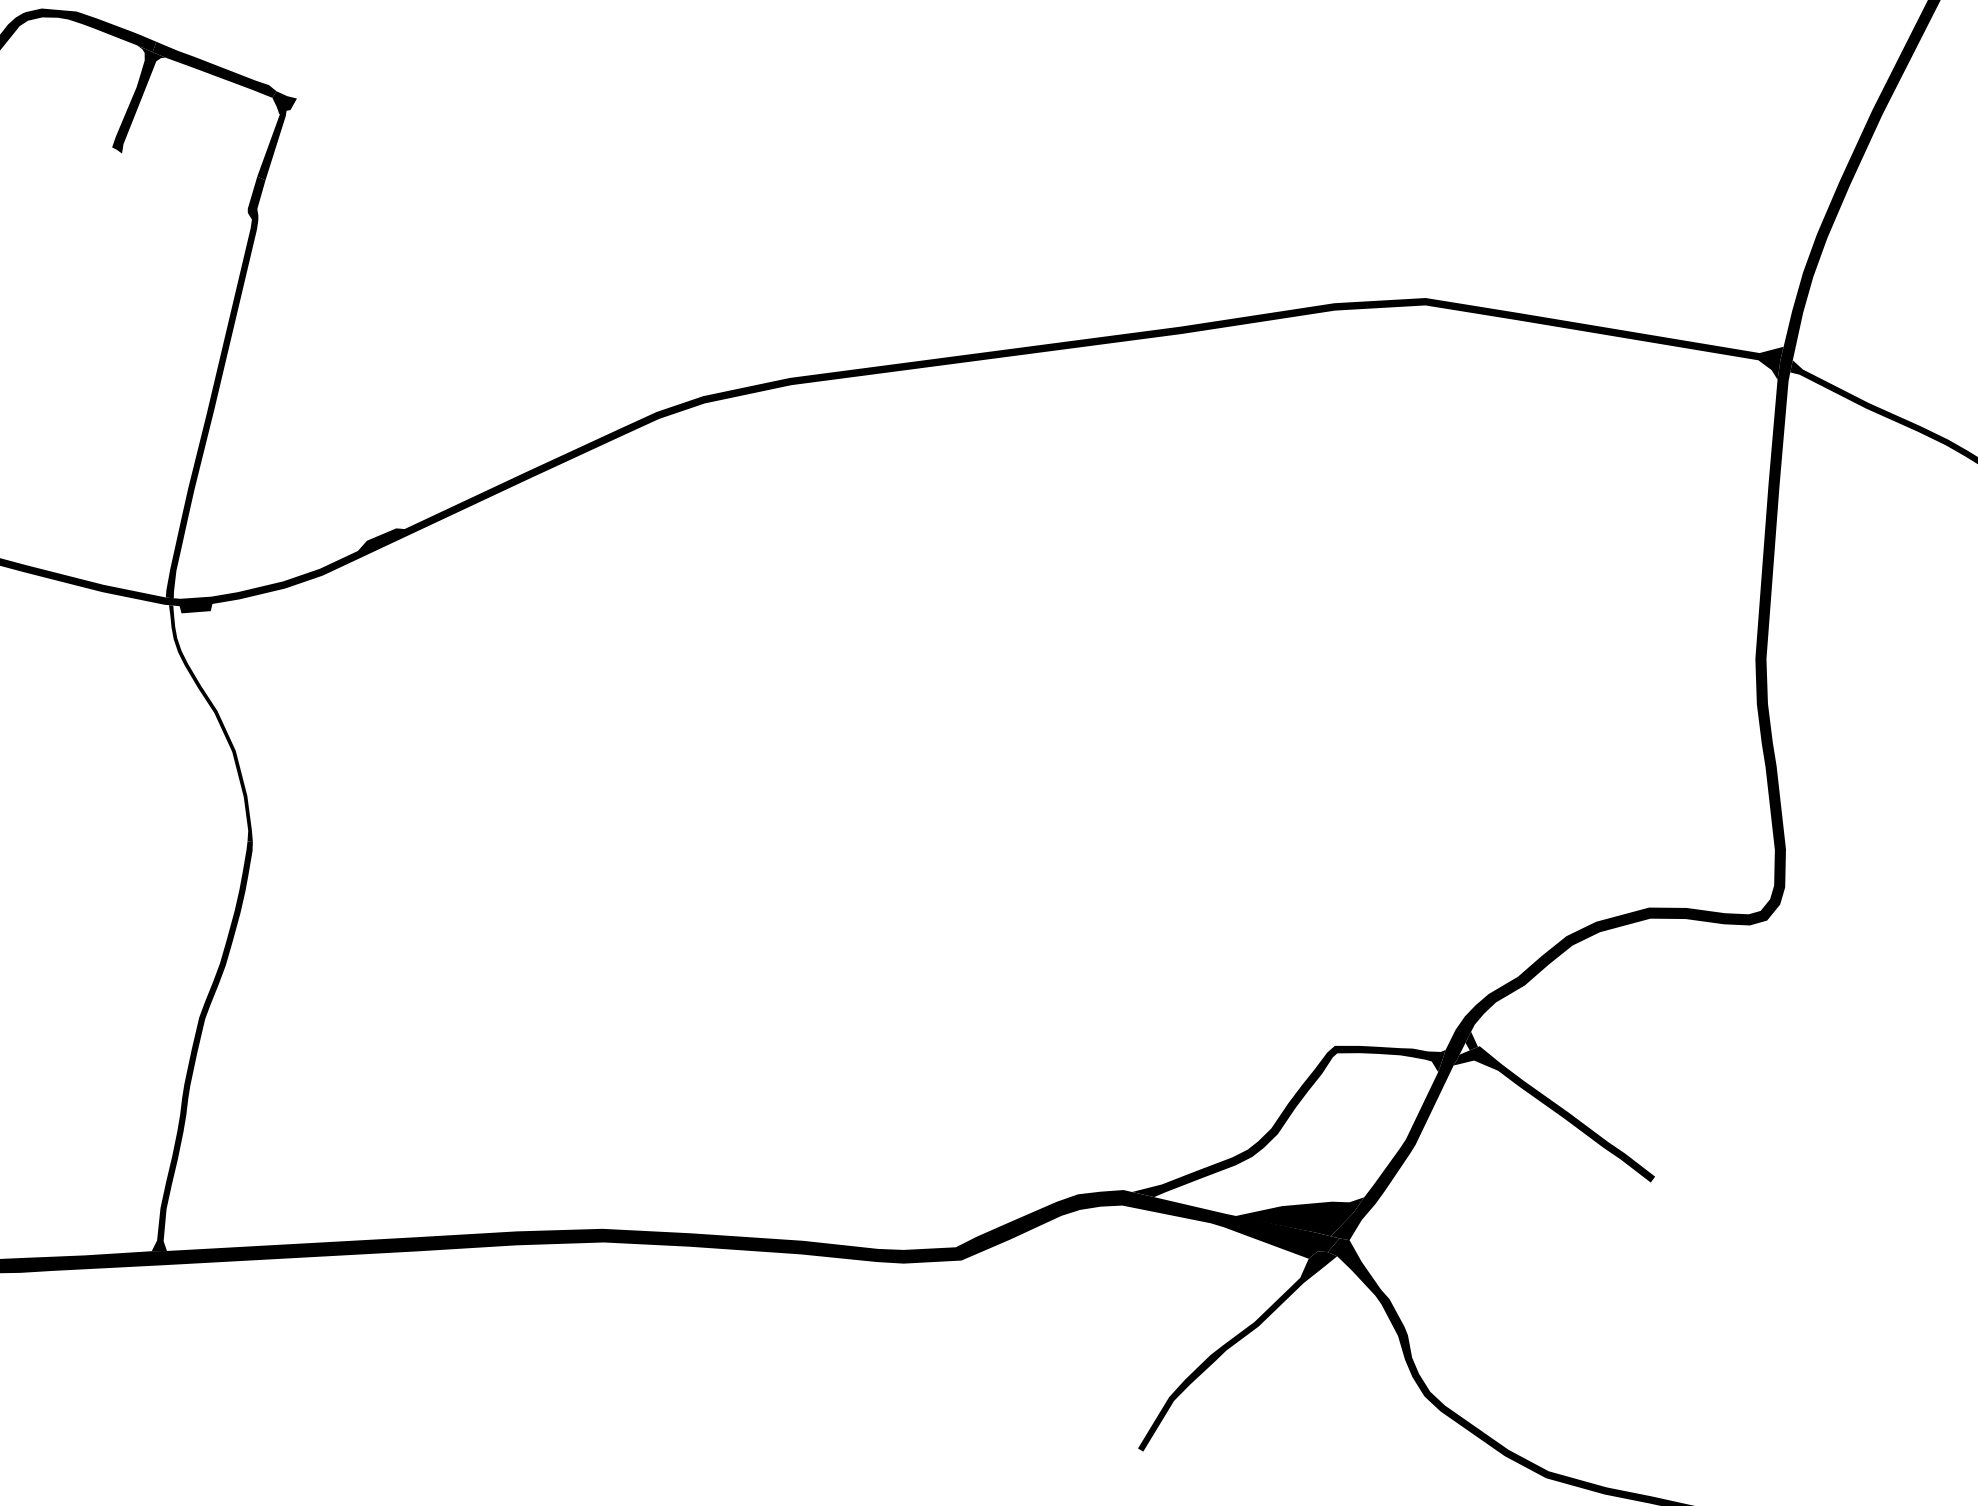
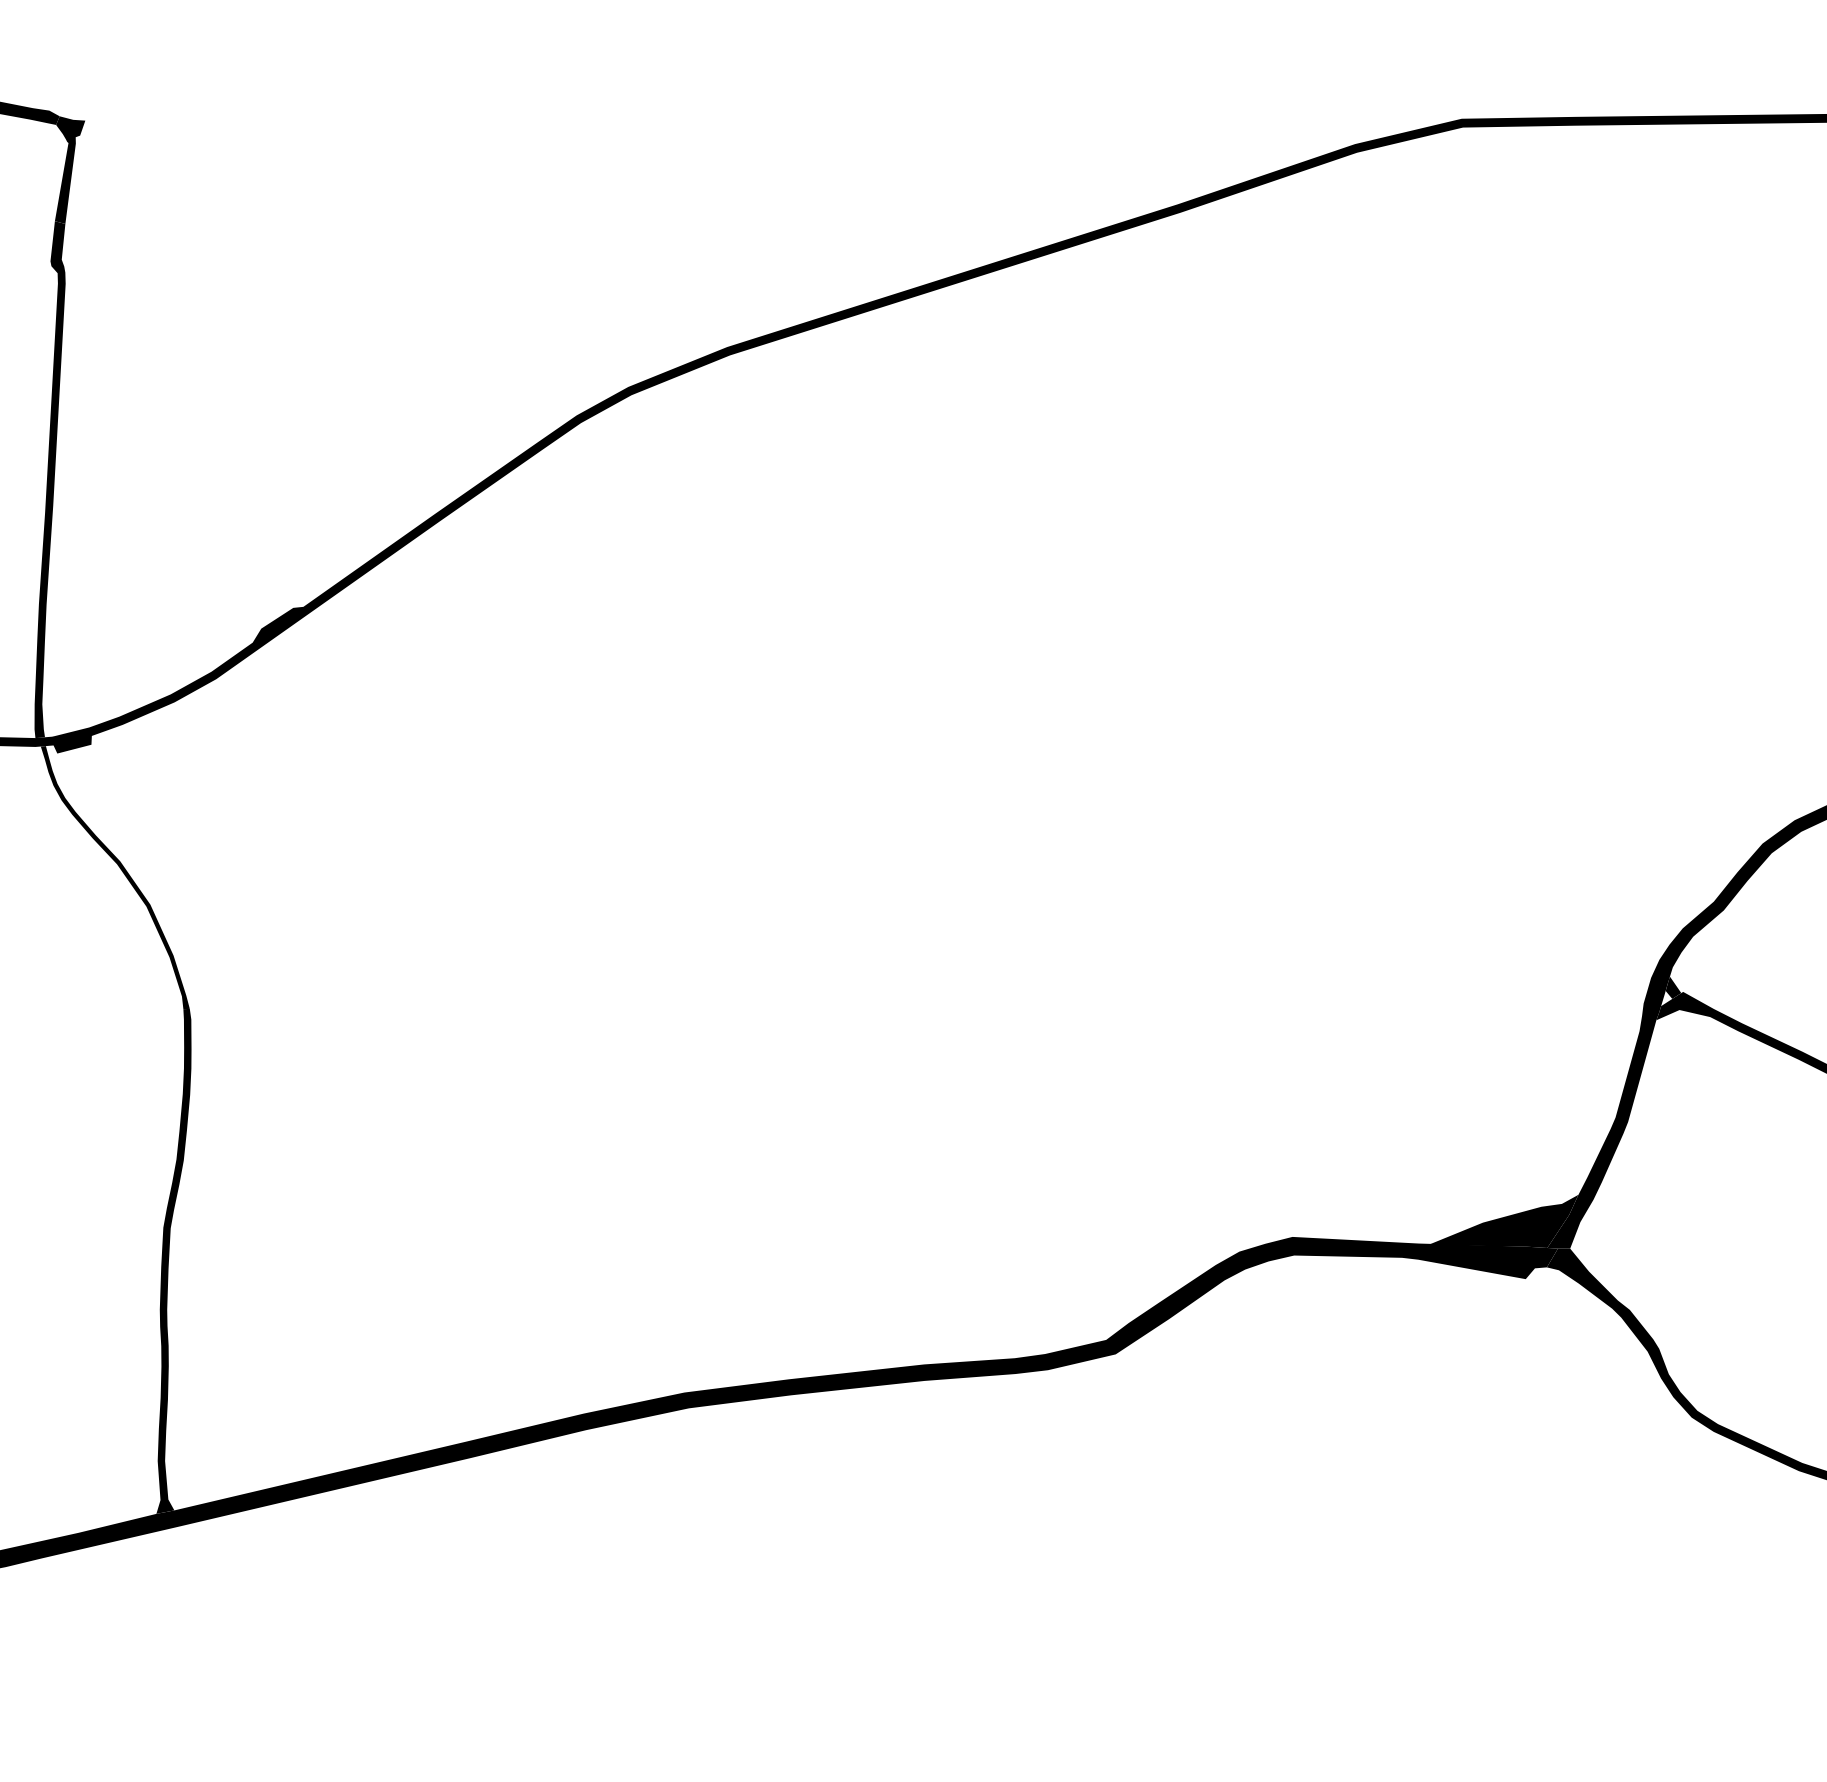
fill: (1290, 1123) -> (1475, 1123), removed
fill: (1237, 1347) -> (1460, 1399), removed

